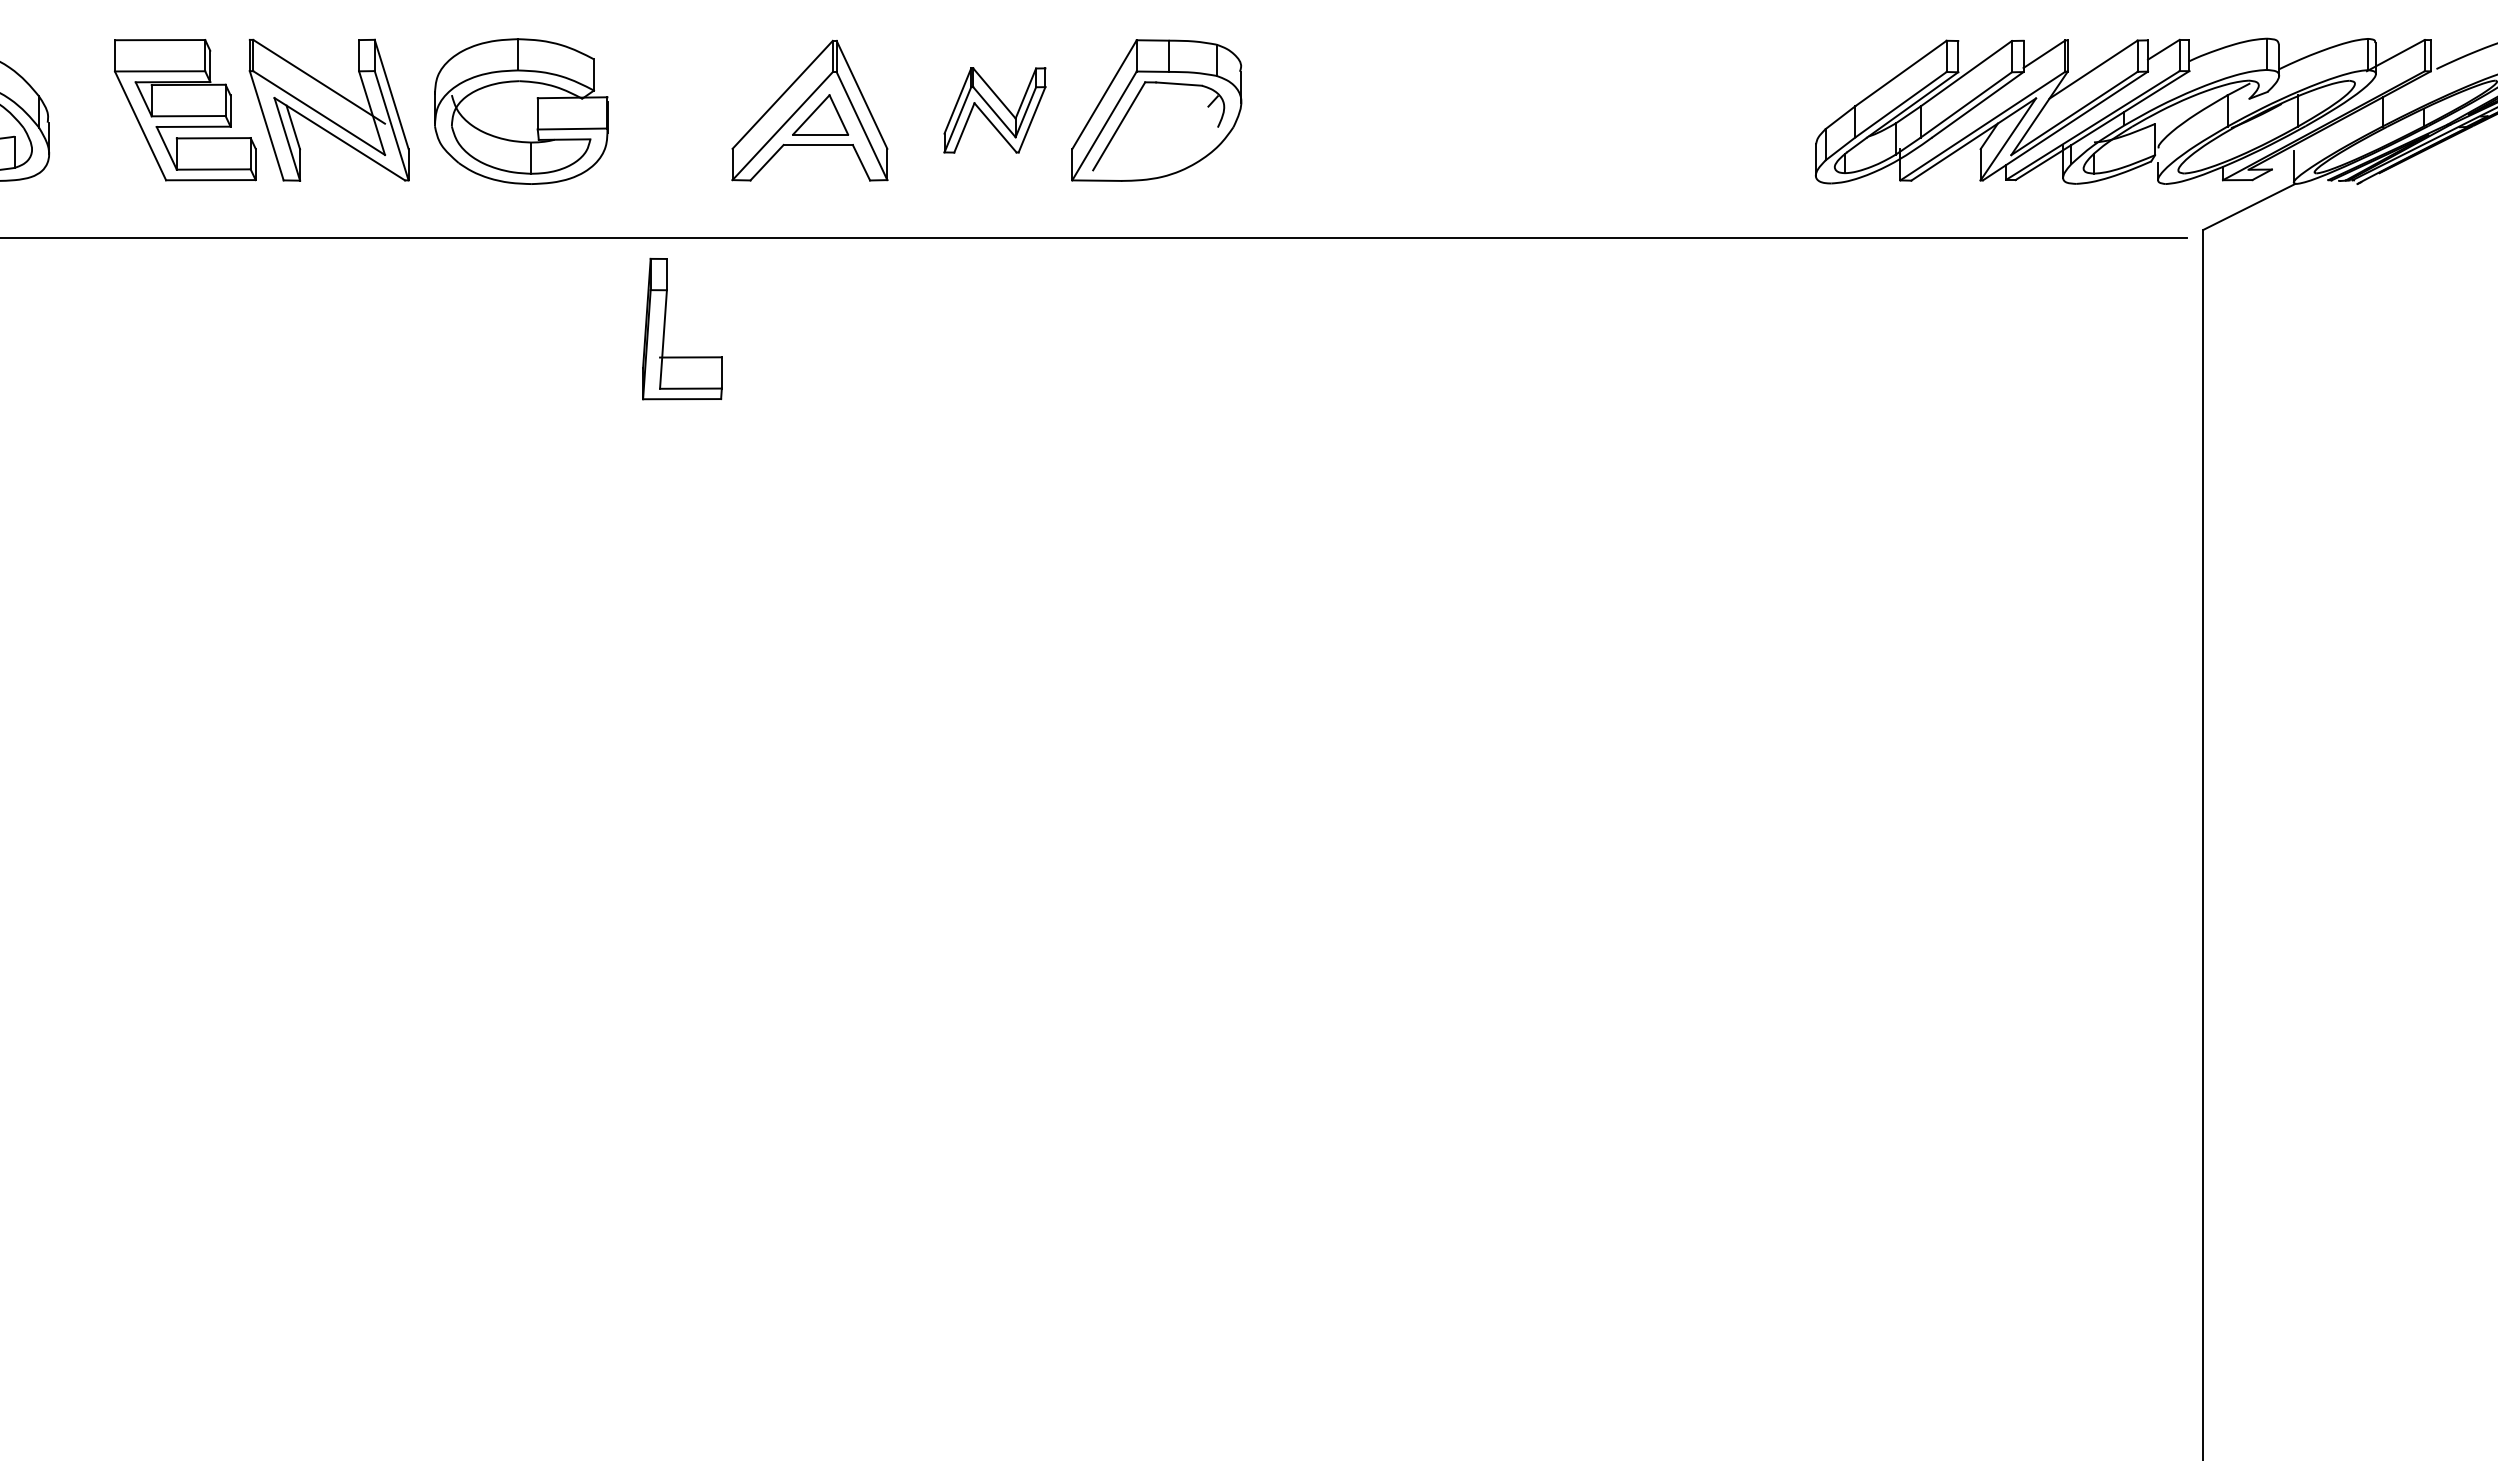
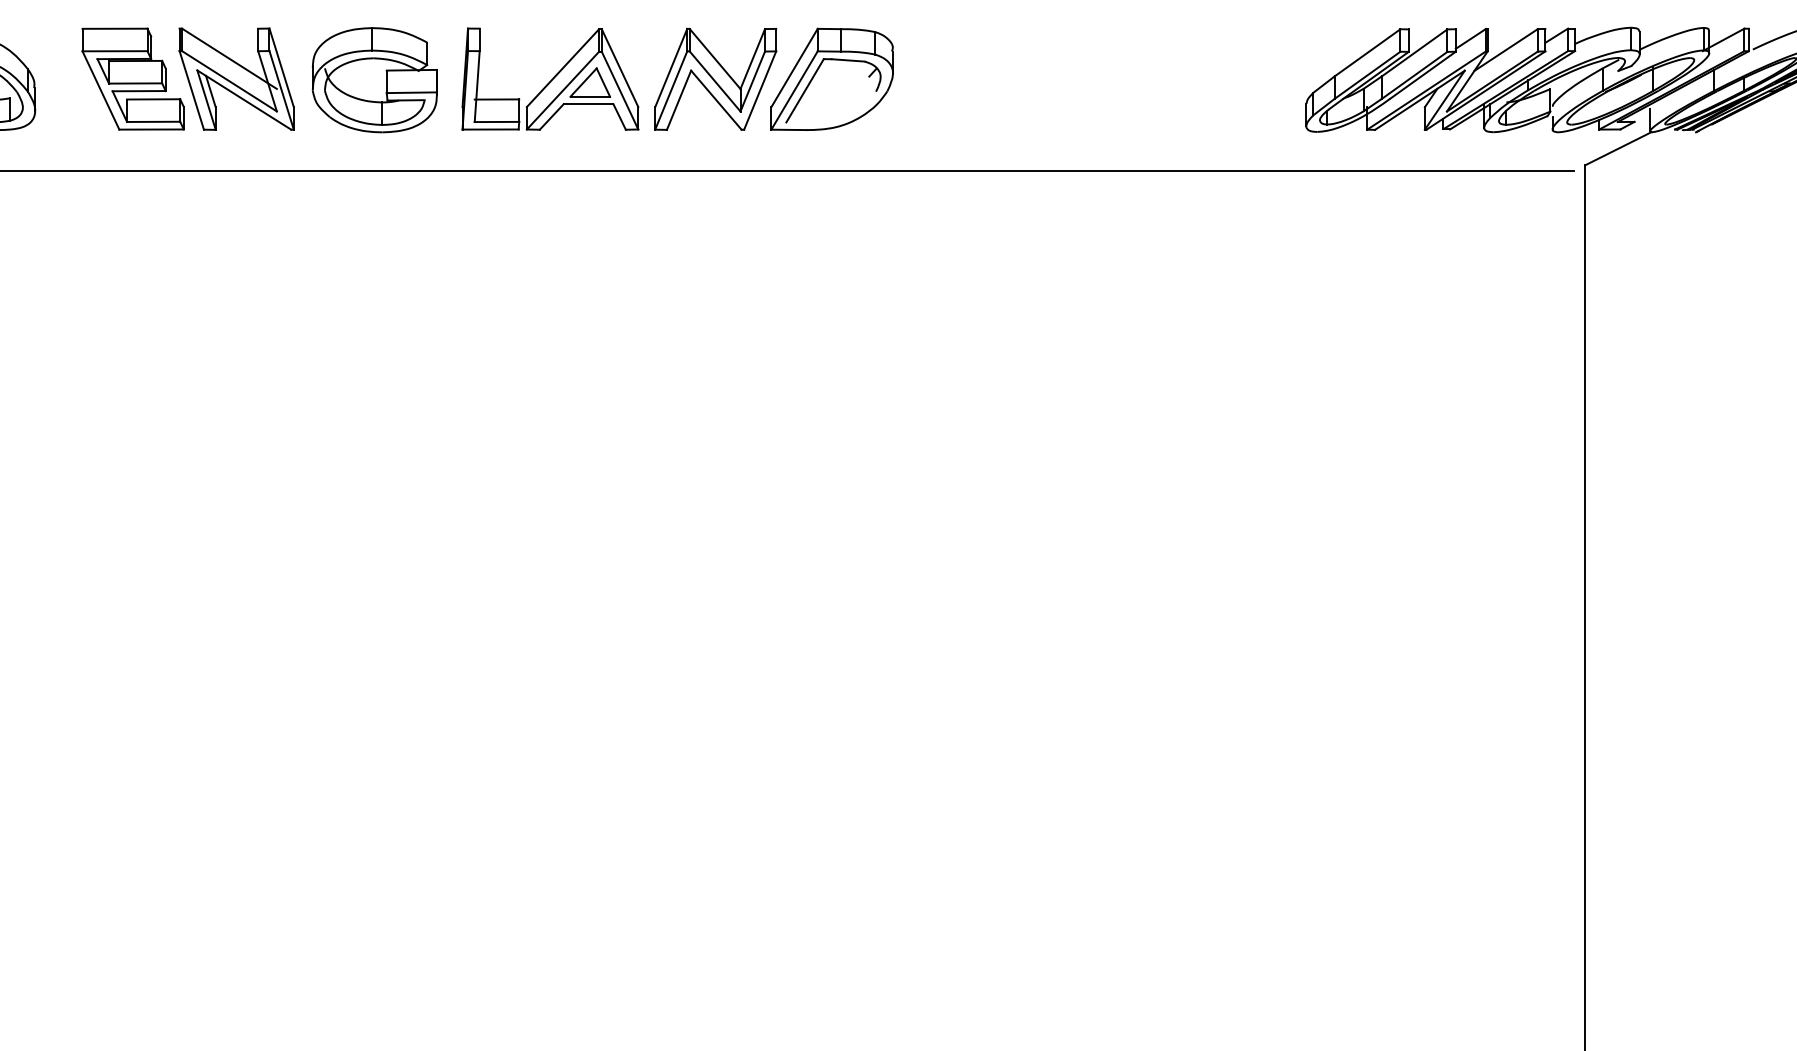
part: (994, 110) -> (715, 79), size x1.67
part: (665, 328) -> (478, 78), moved

